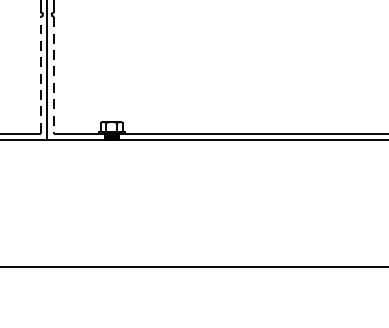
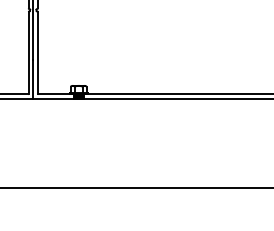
line: (40, 74) -> (28, 52), dashed -> solid
line: (53, 74) -> (37, 52), dashed -> solid

